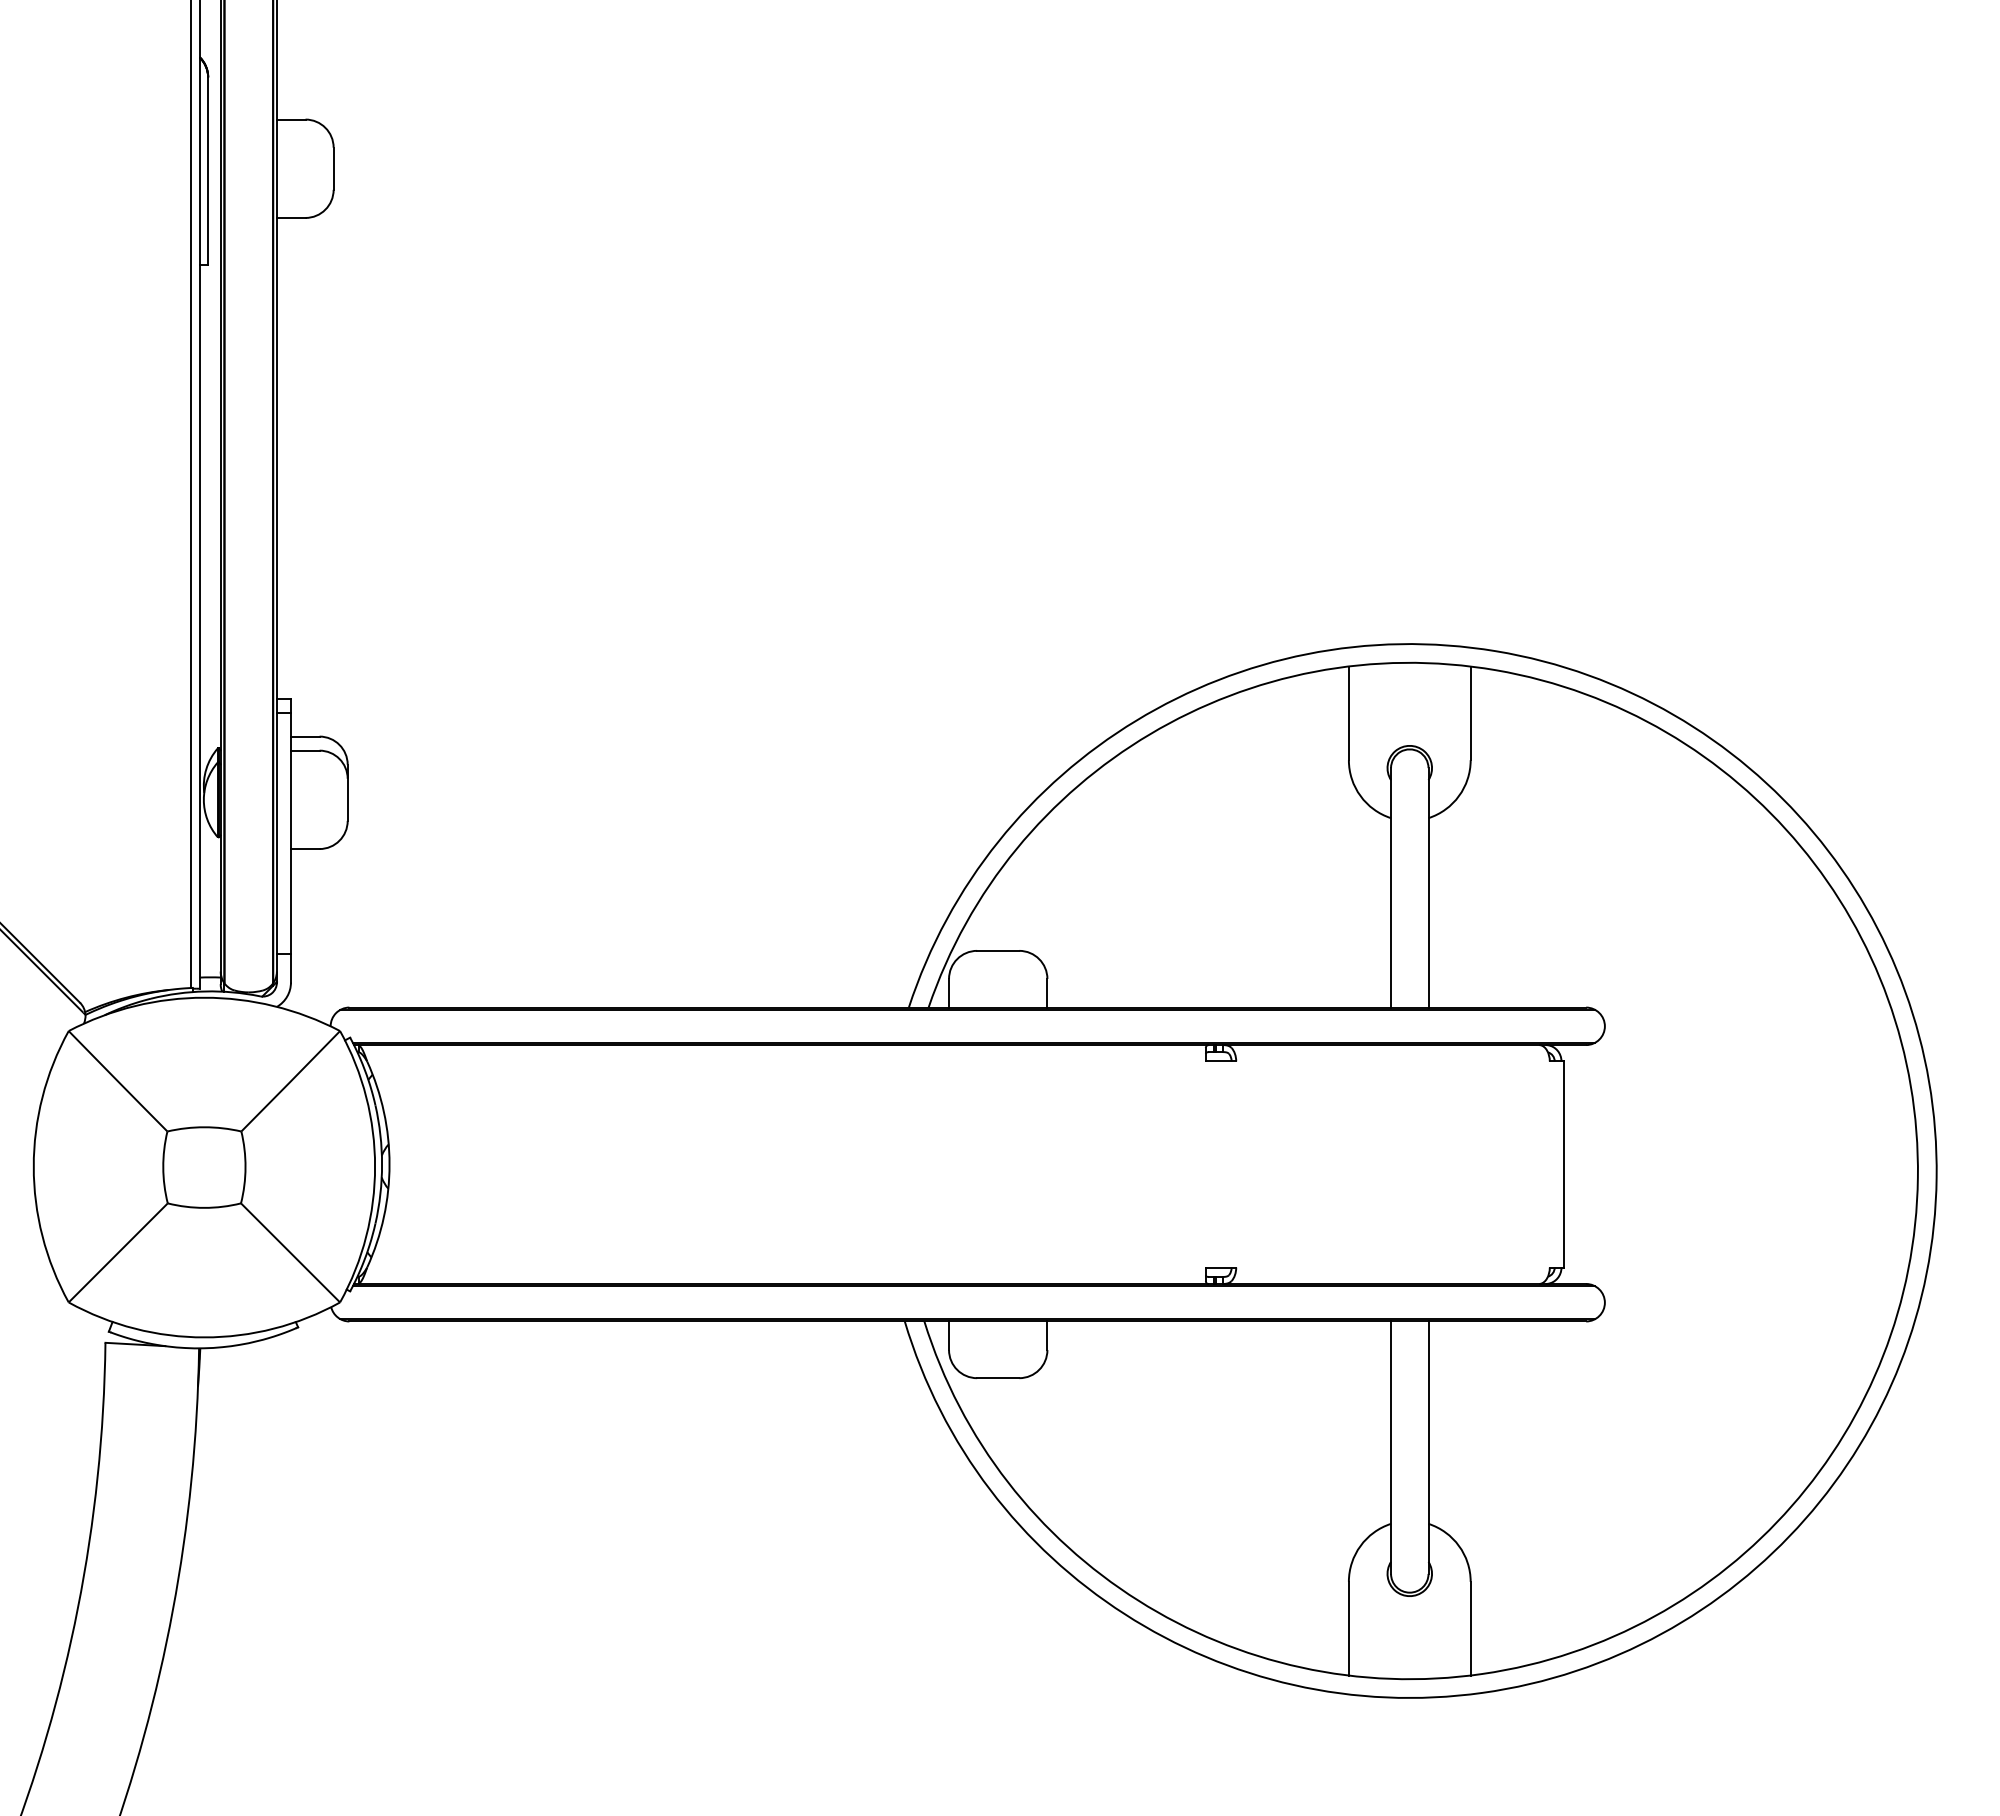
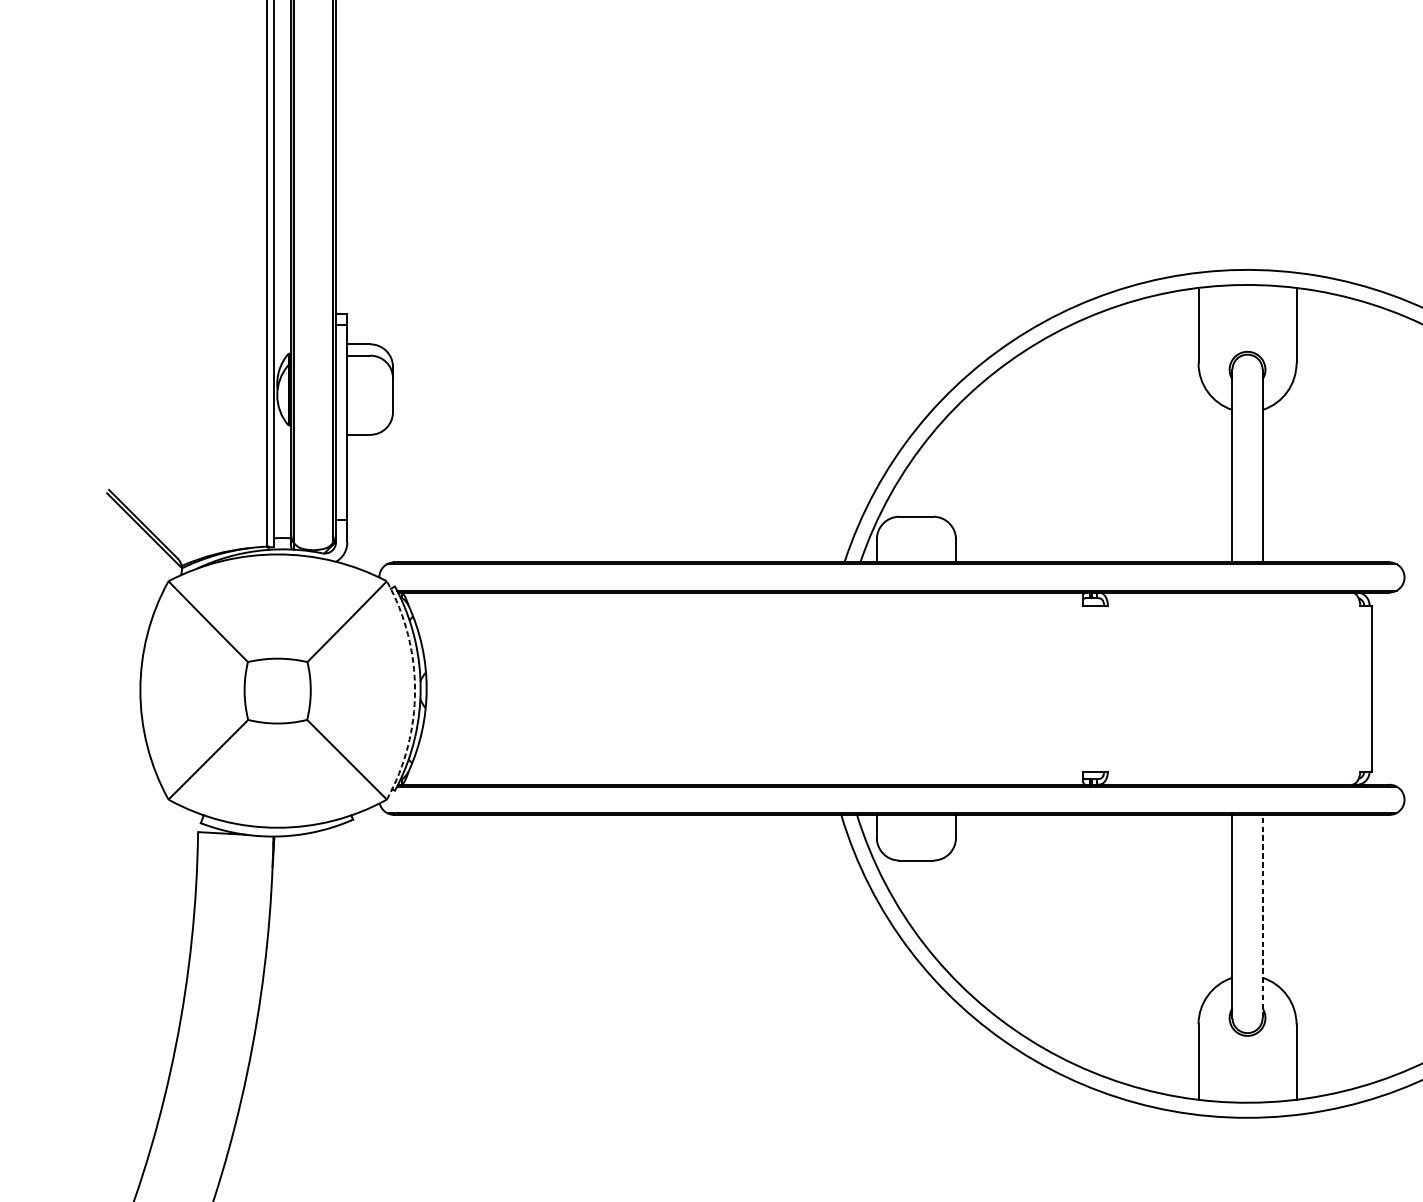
arc: (375, 1166) -> (415, 690), solid -> dashed
line: (1428, 1447) -> (1262, 916), solid -> dashed

